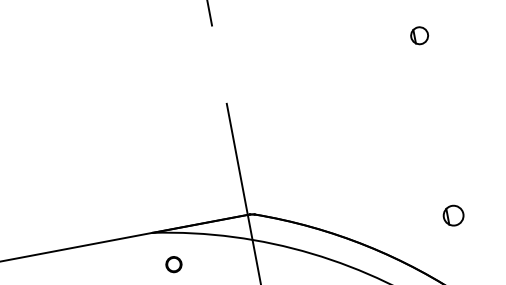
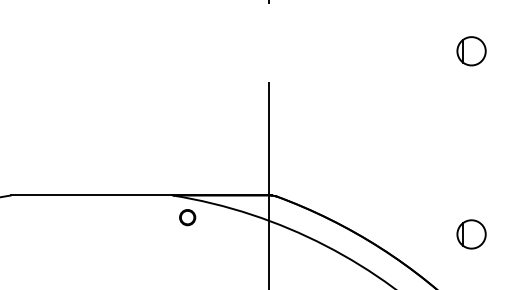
part: (419, 35) -> (471, 51), size x1.67
part: (453, 215) -> (471, 234), size x1.43
circle: (173, 264) -> (187, 217), moved

